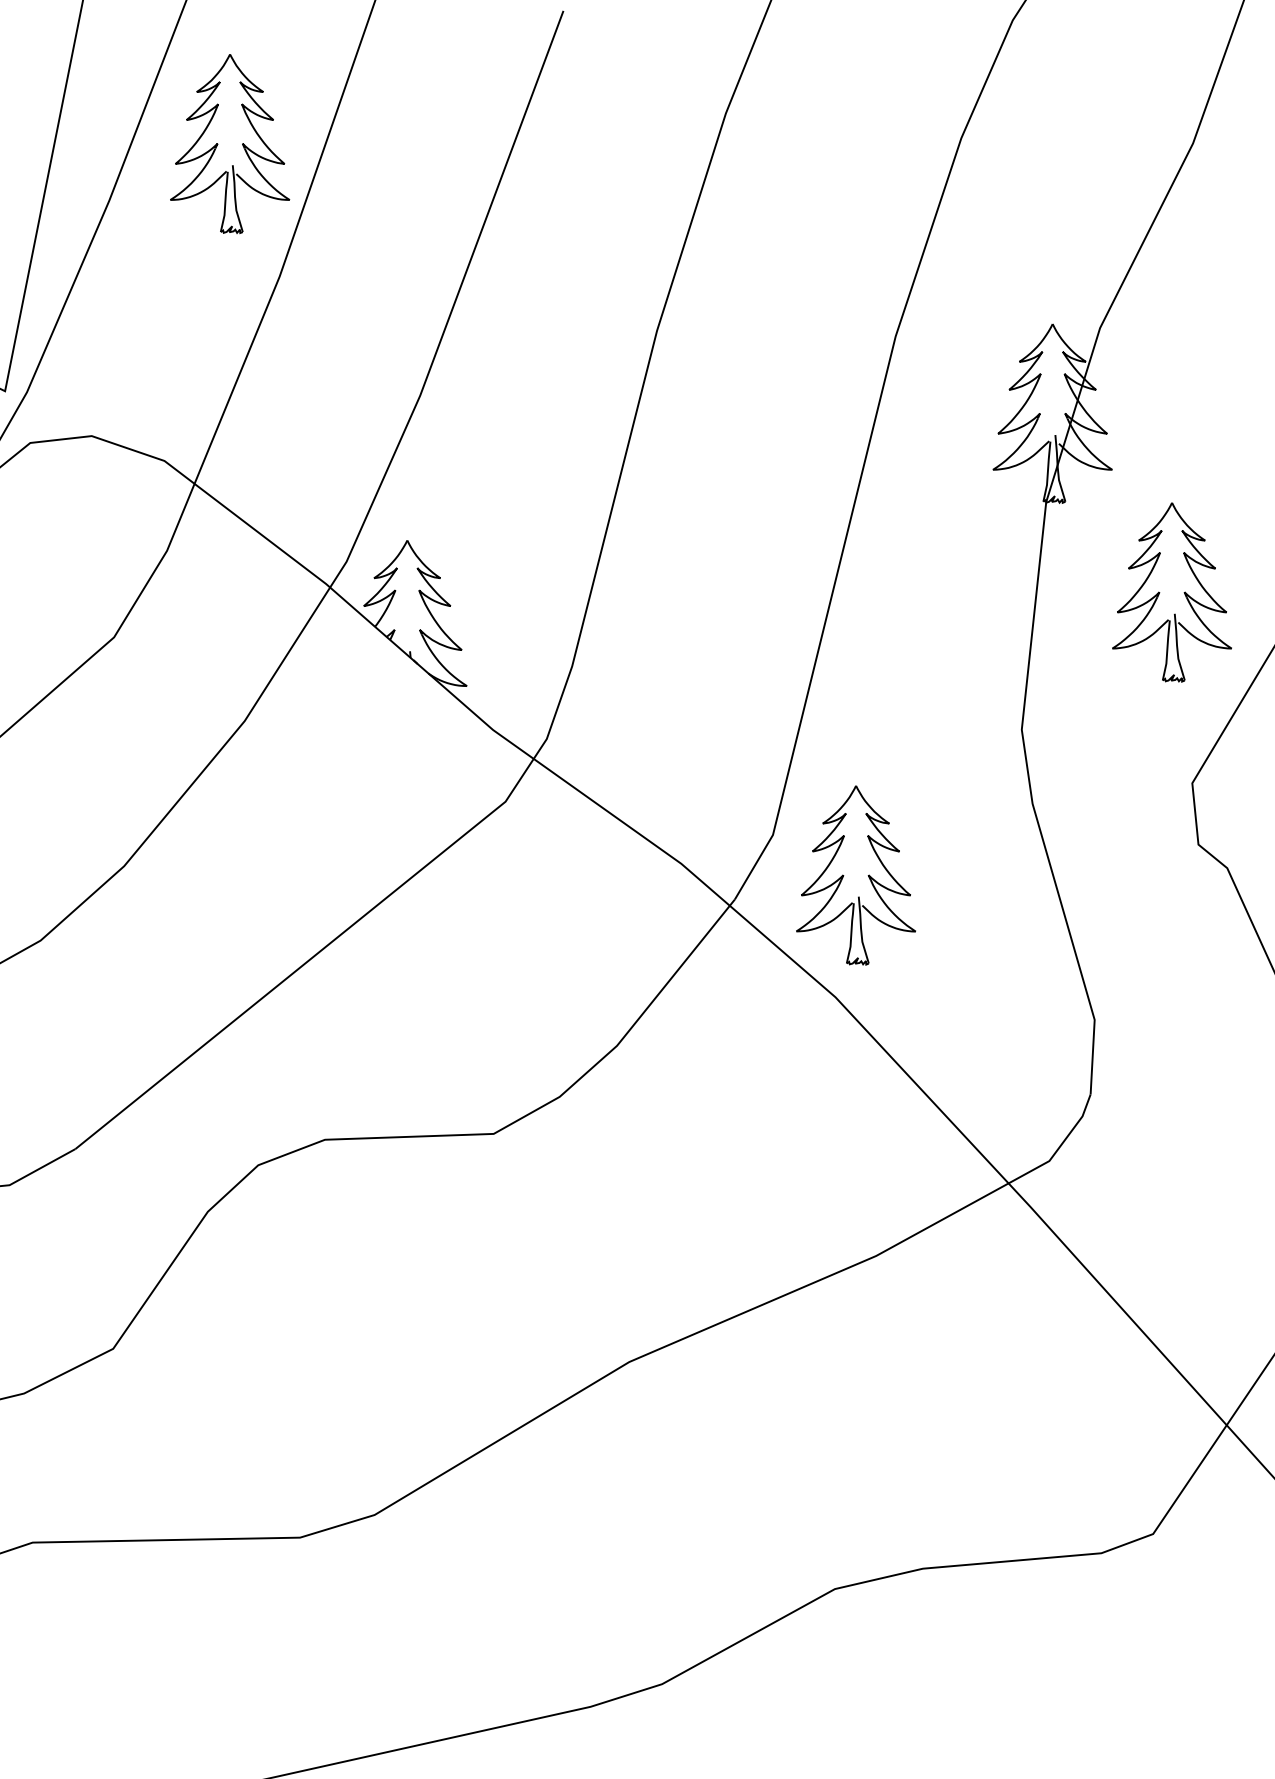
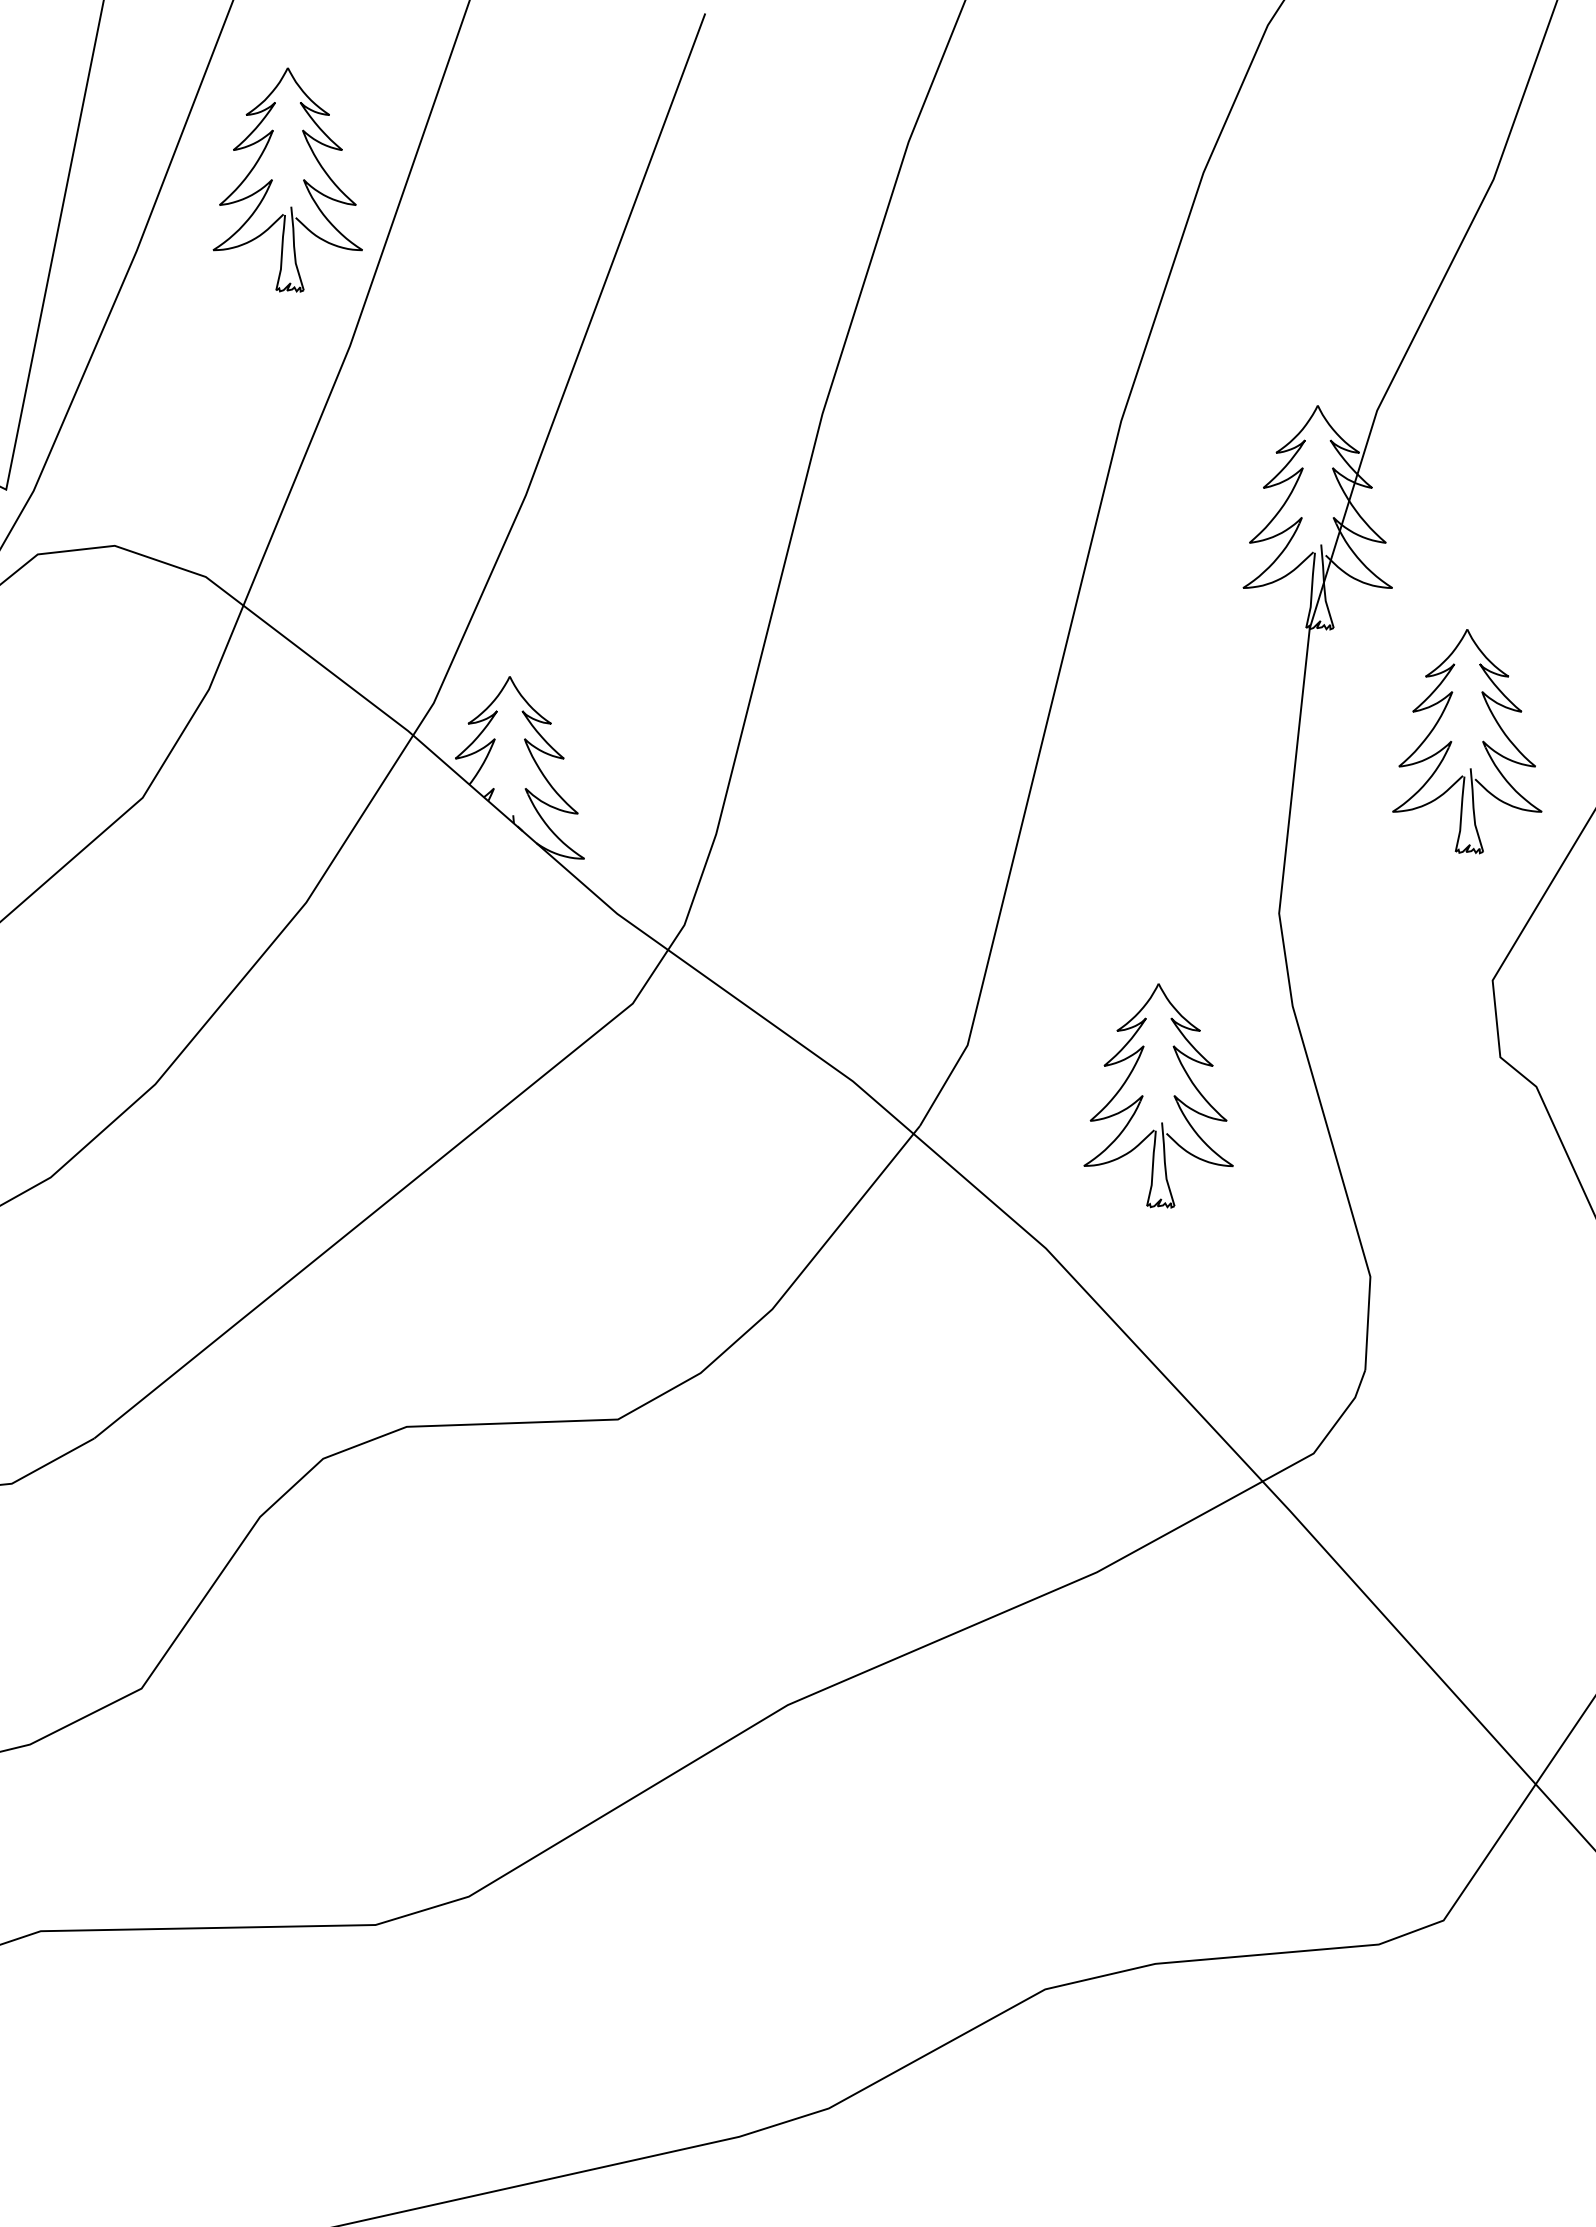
part: (843, 875) -> (1143, 1095), moved

